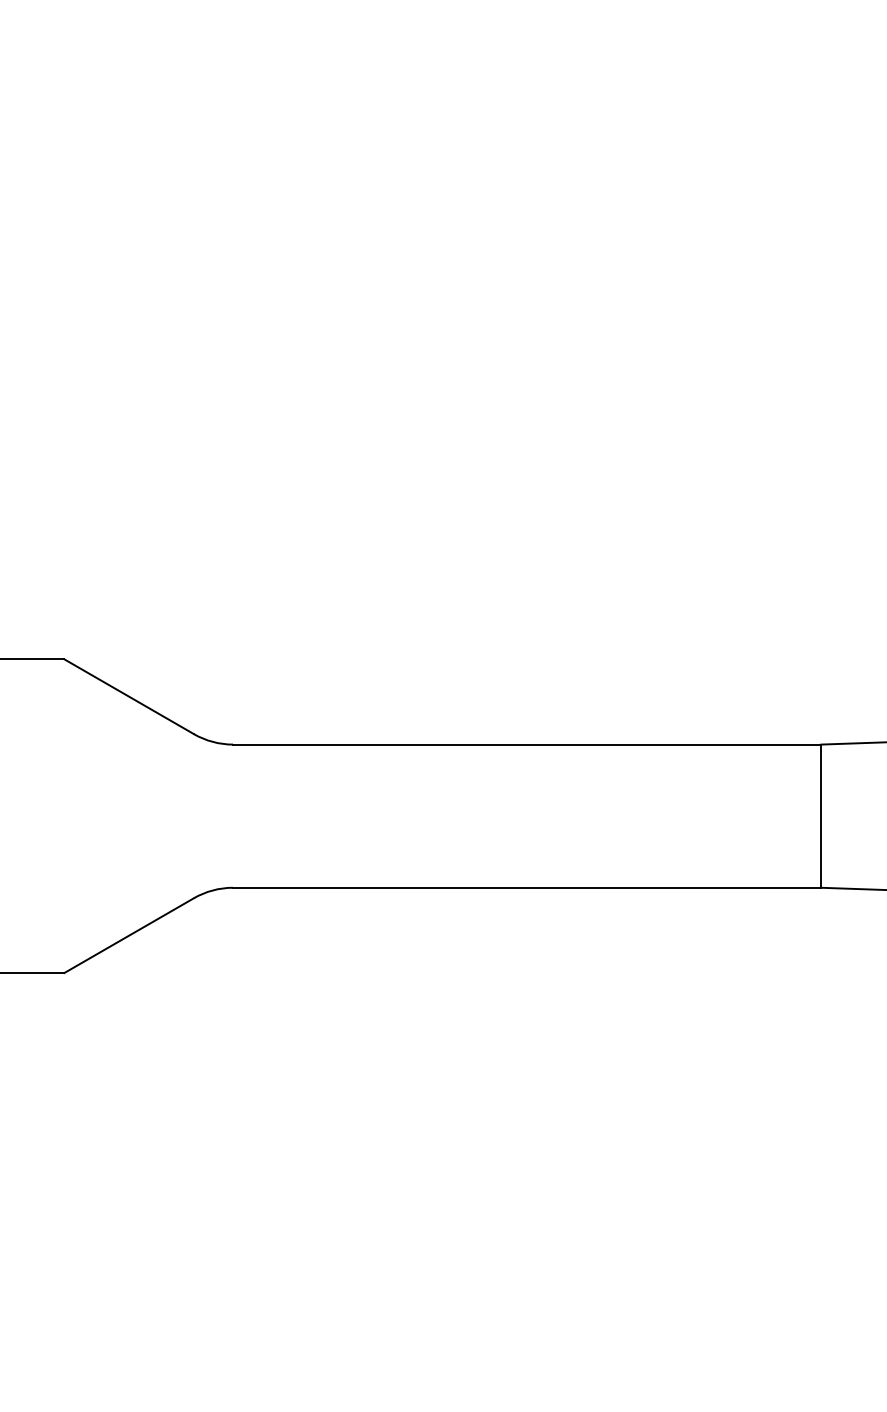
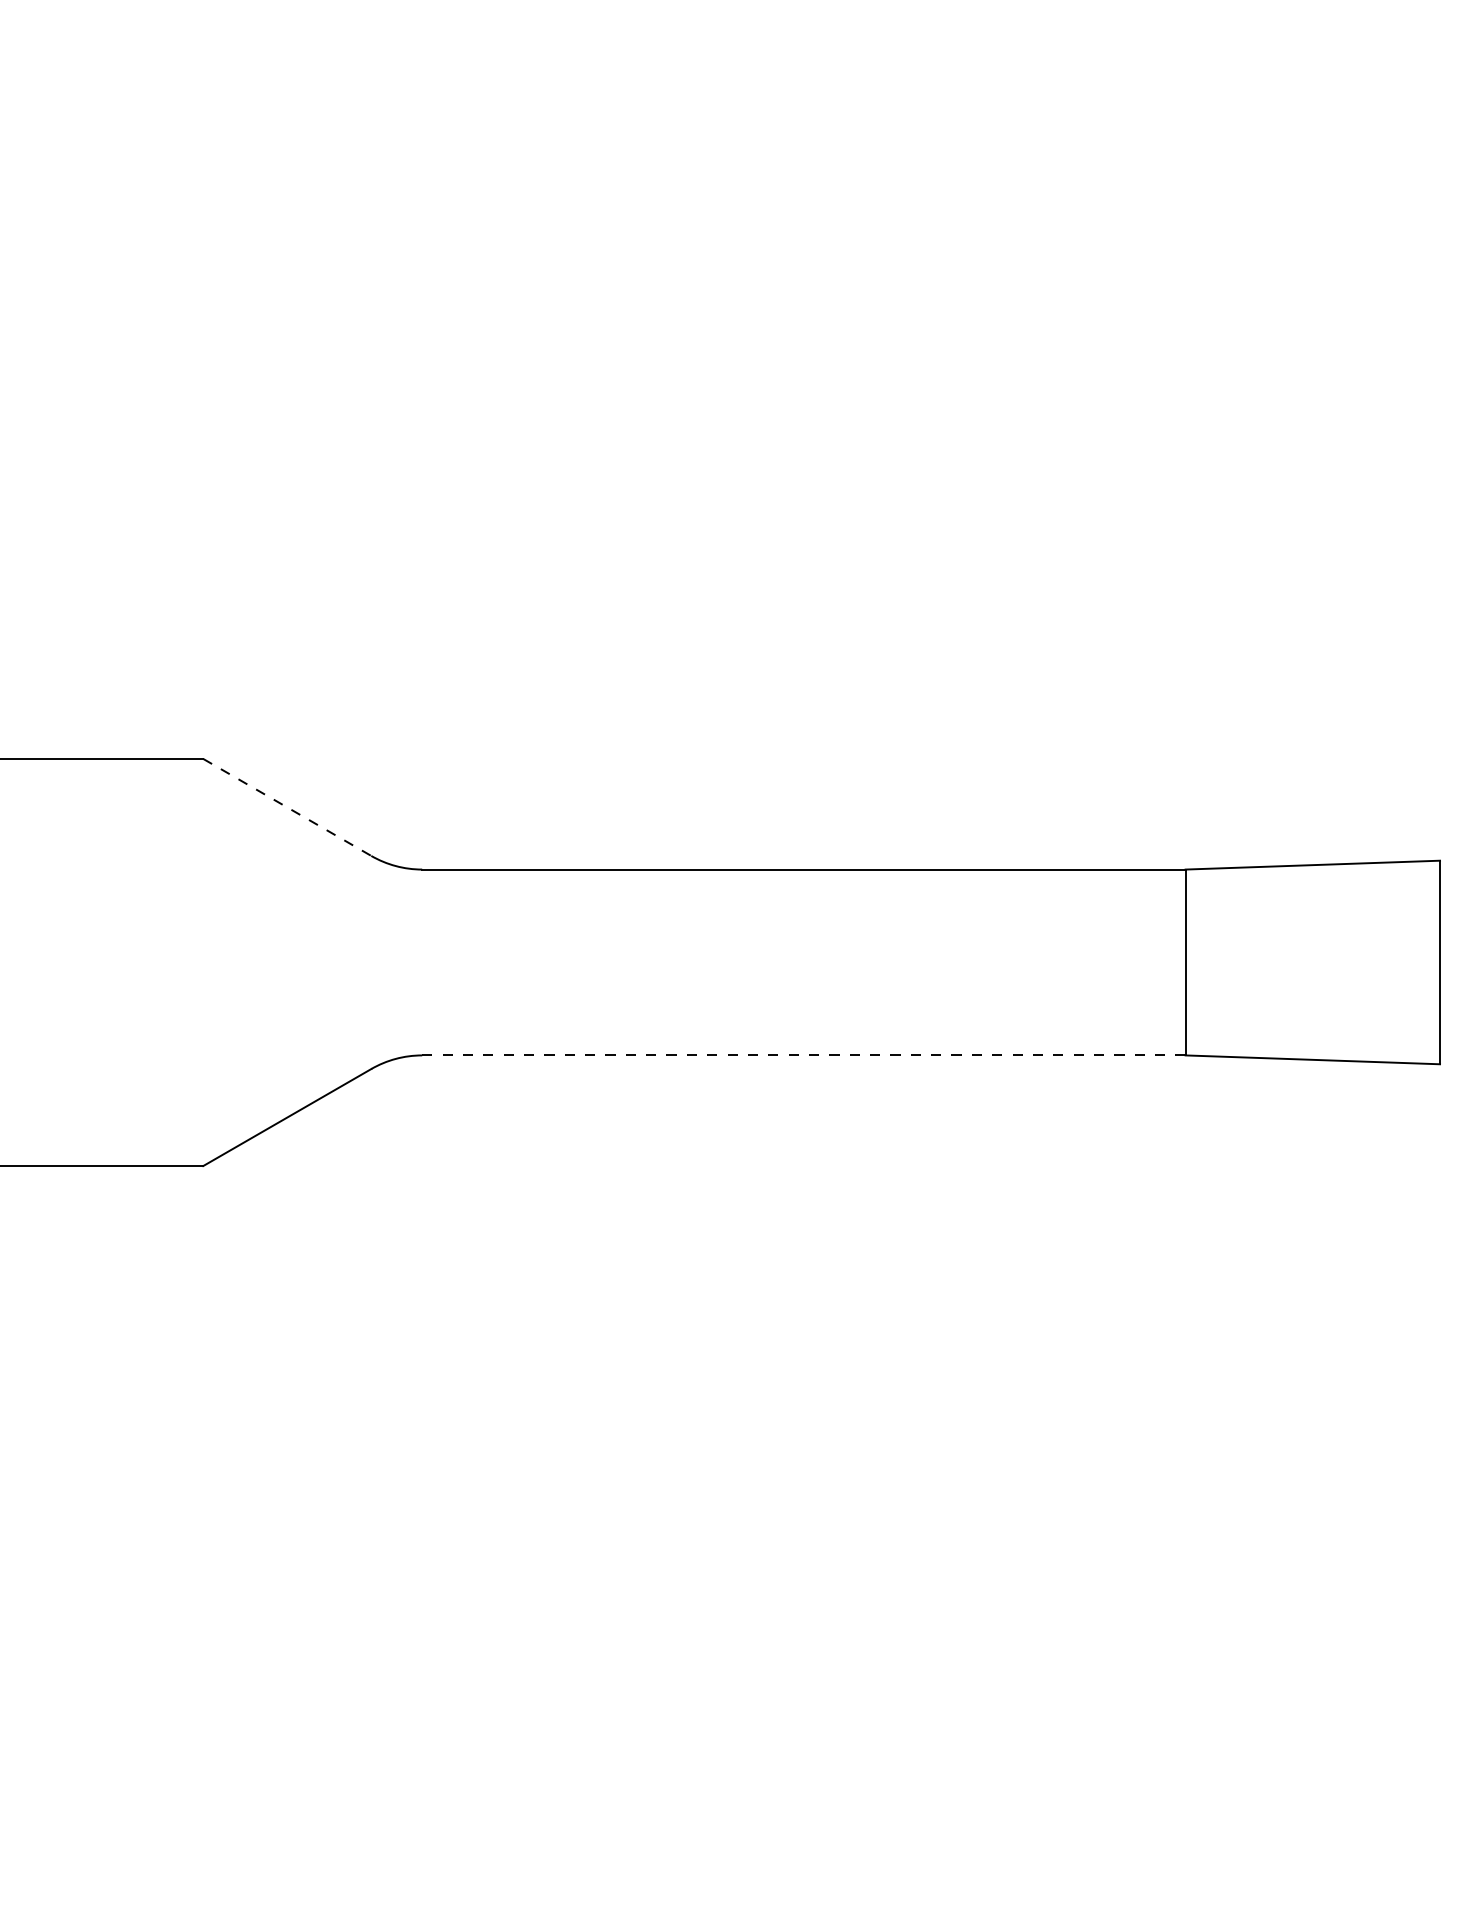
line: (129, 696) -> (287, 807), solid -> dashed
line: (526, 887) -> (803, 1055), solid -> dashed

